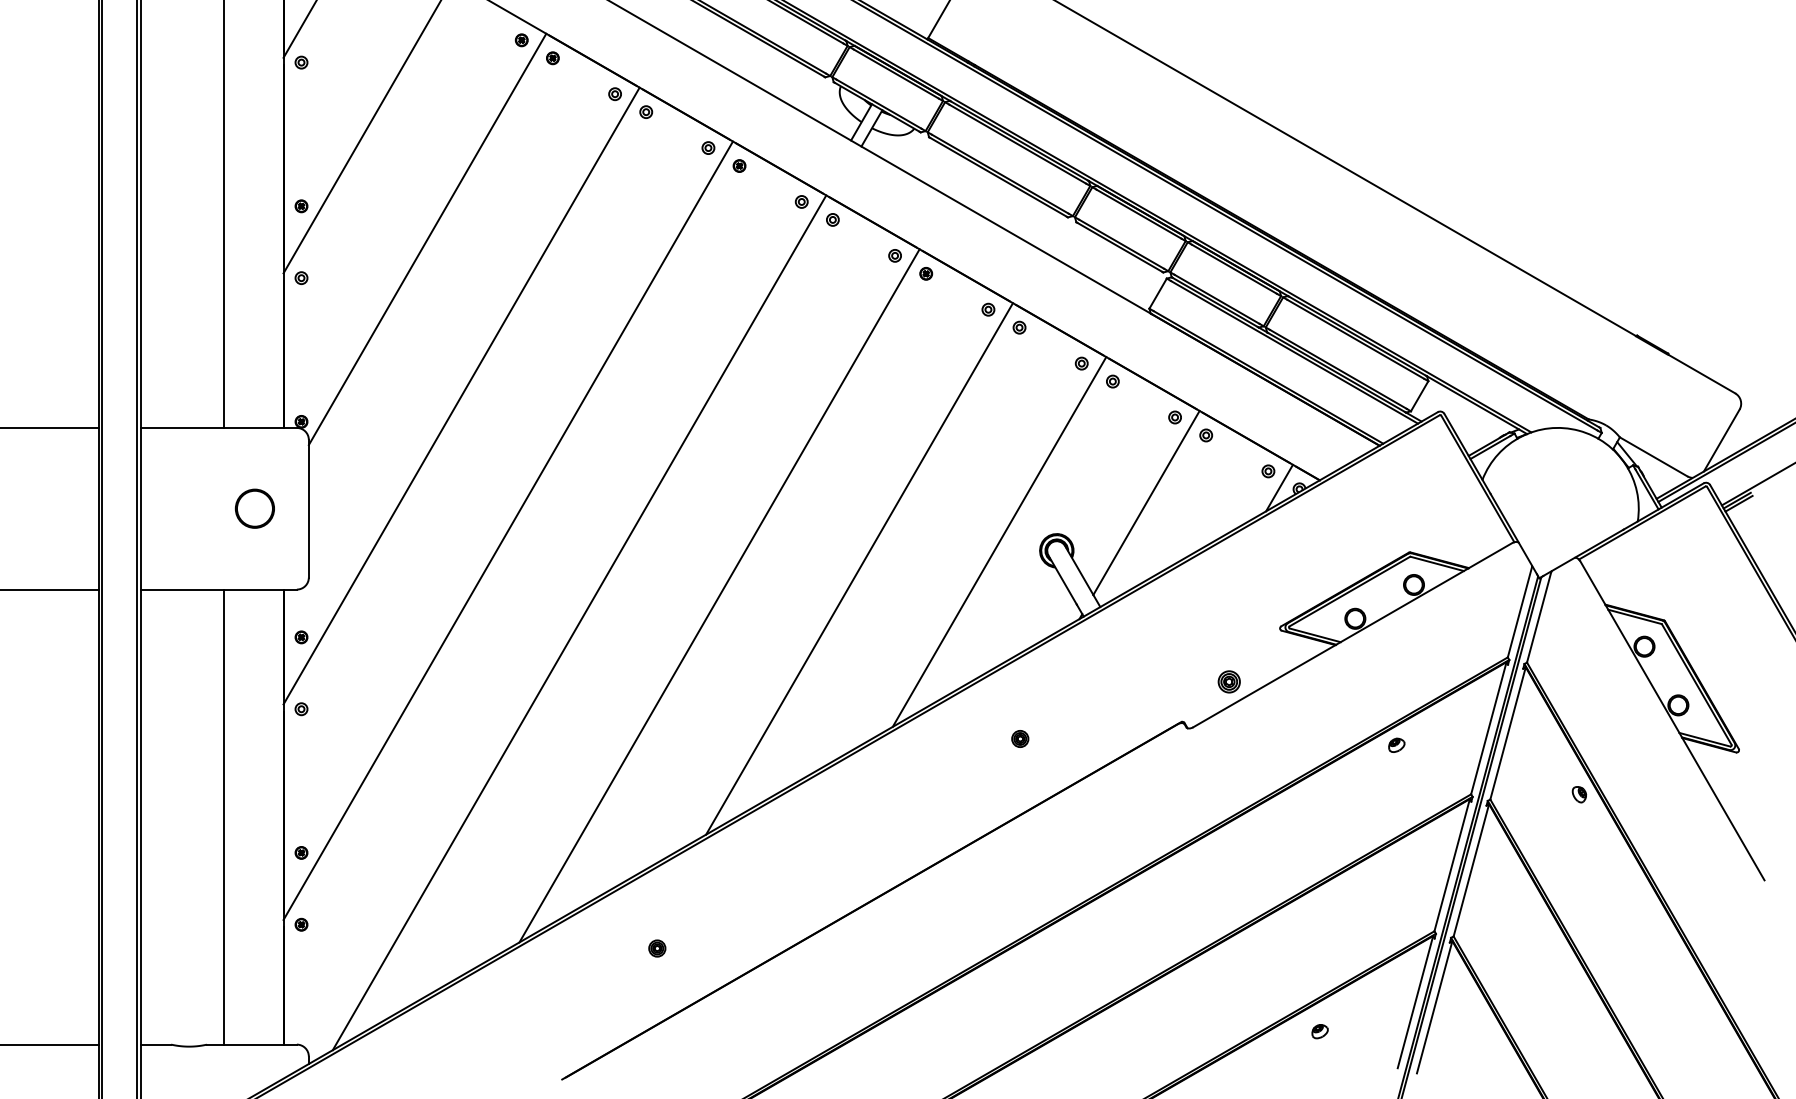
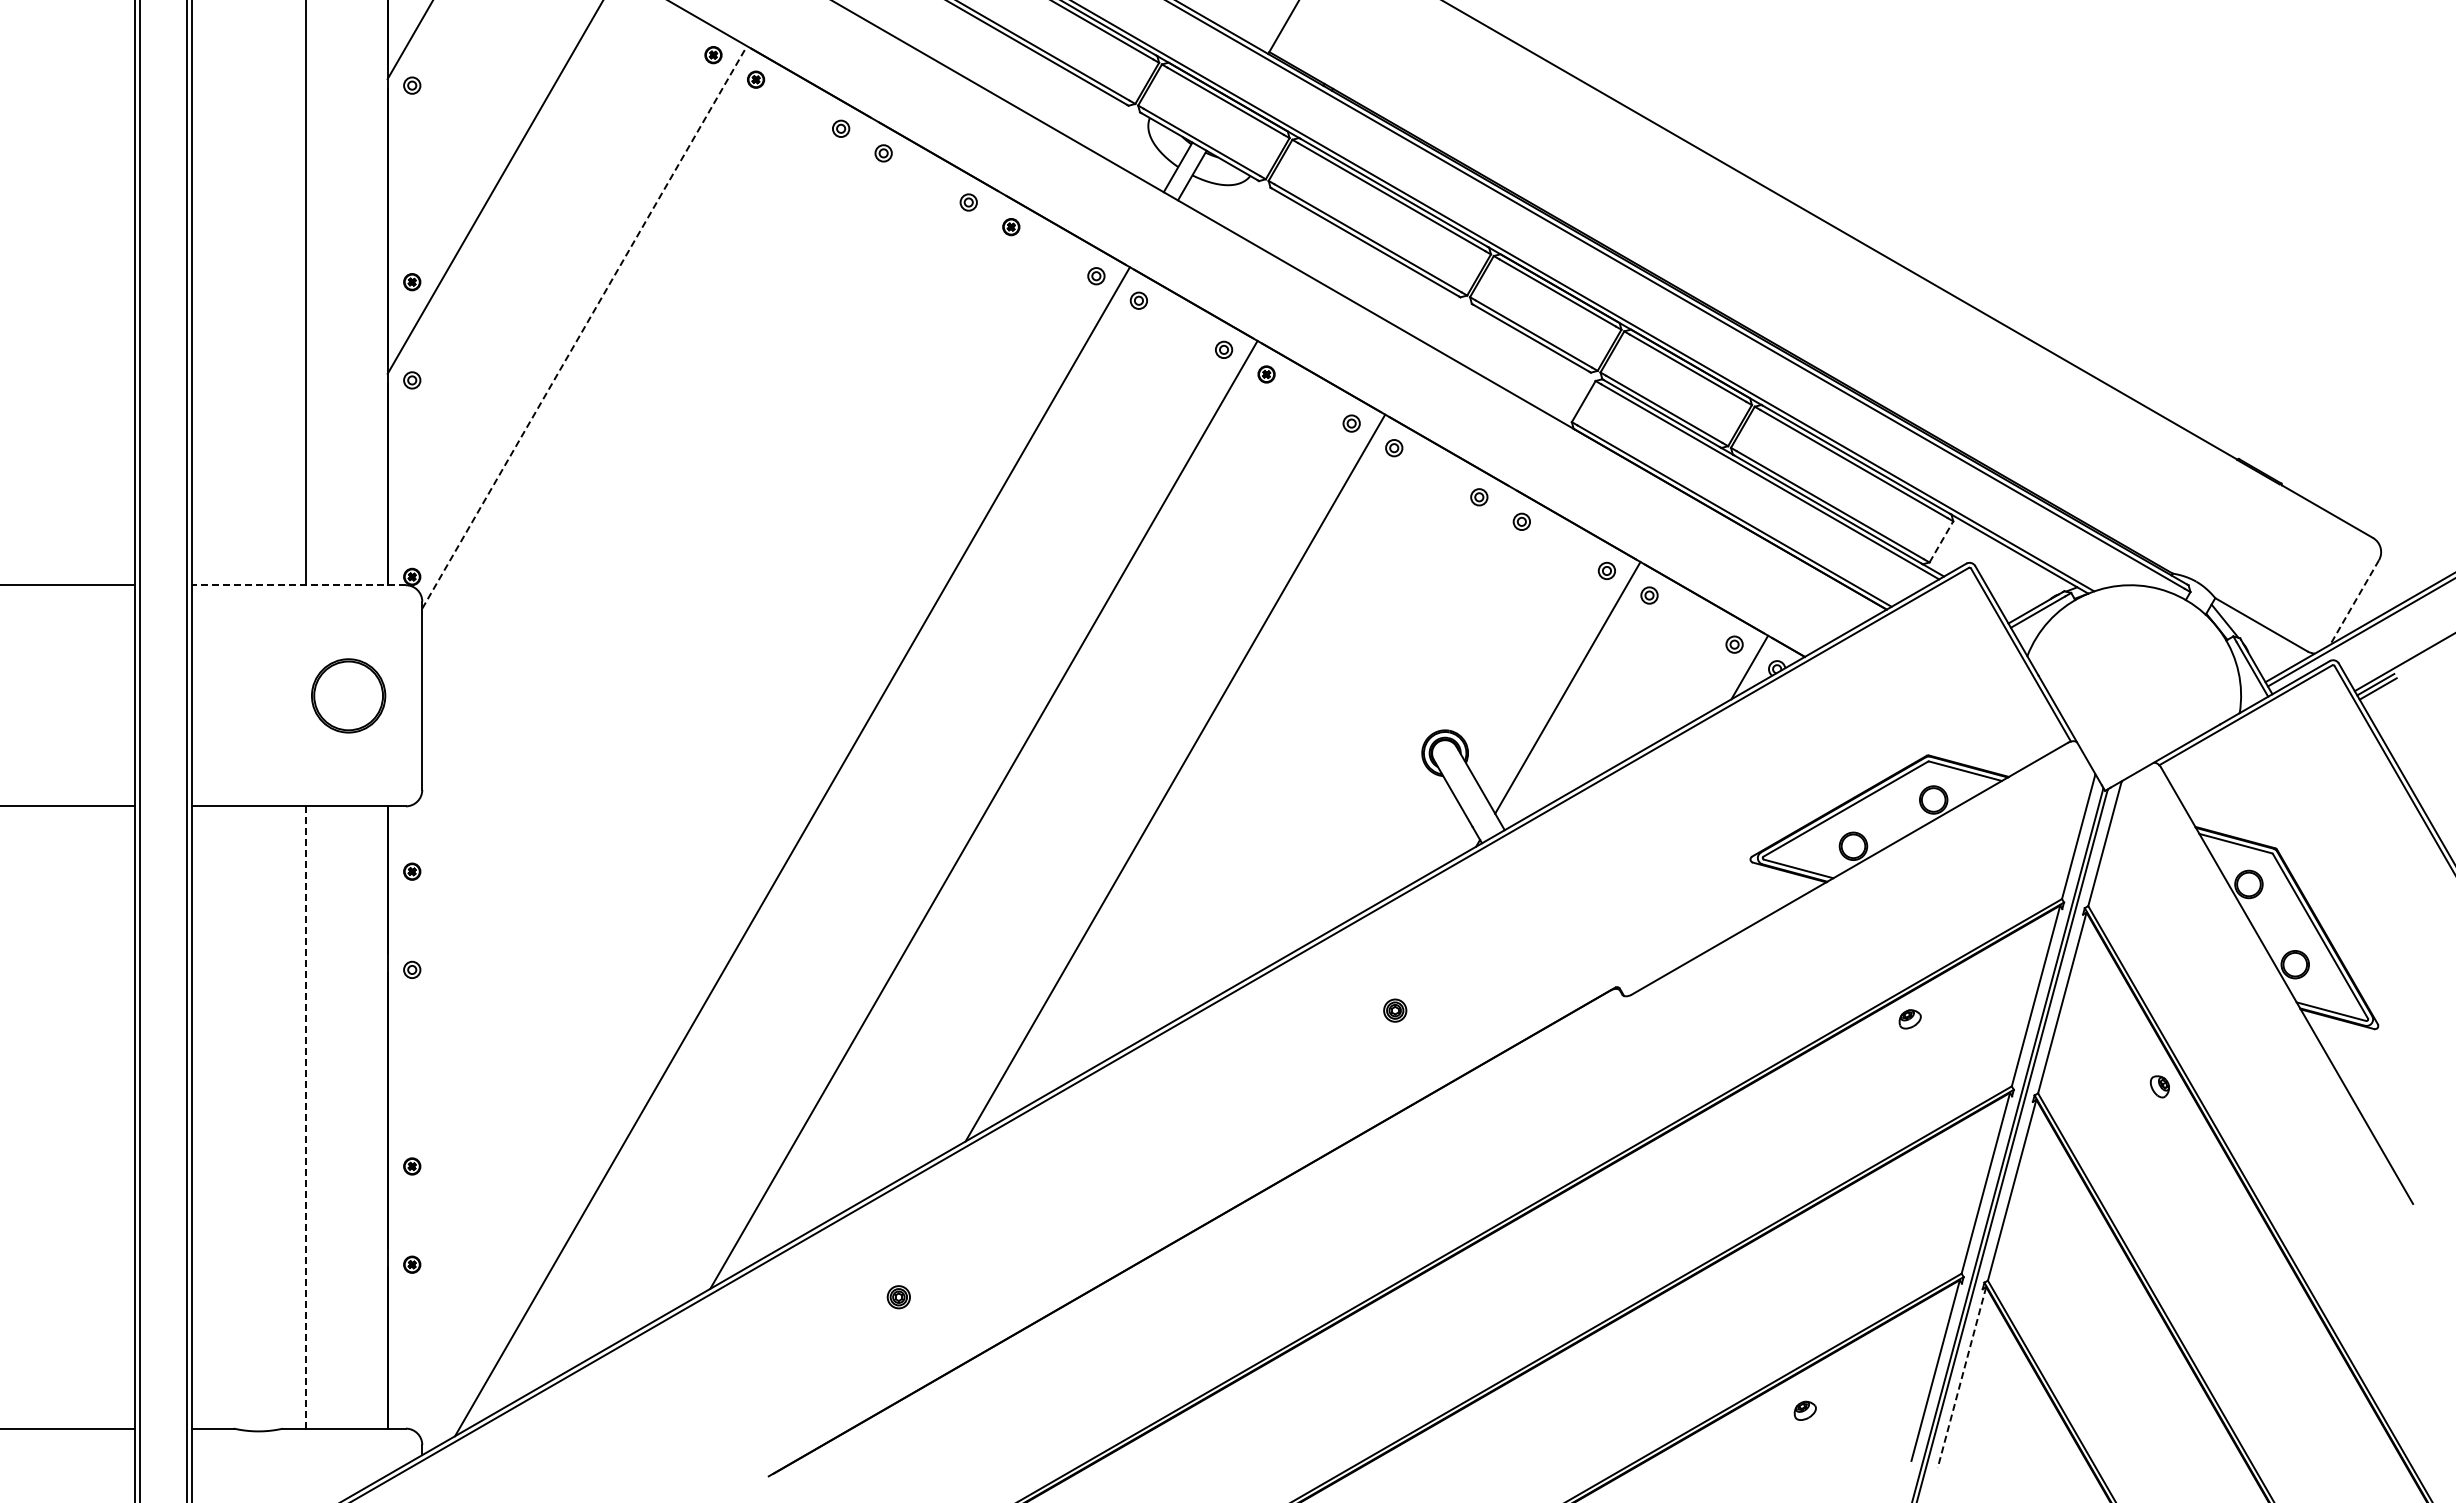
line: (427, 239) -> (584, 327), solid -> dashed
line: (461, 395) -> (630, 541), removed
line: (1419, 395) -> (1941, 541), solid -> dashed
line: (219, 428) -> (299, 585), solid -> dashed
line: (1721, 440) -> (2354, 602), solid -> dashed
part: (254, 508) -> (348, 695), size x1.4
line: (507, 530) -> (694, 725), removed
line: (999, 542) -> (1366, 741), removed
part: (1228, 681) -> (1680, 932), removed
line: (223, 817) -> (305, 1117), solid -> dashed
line: (1434, 1007) -> (1961, 1377), solid -> dashed

